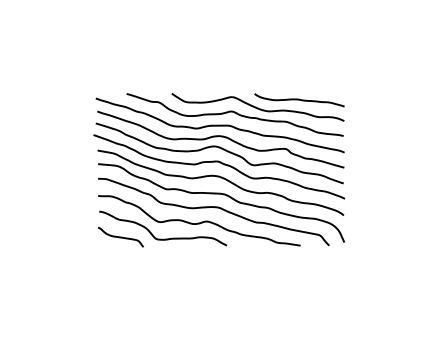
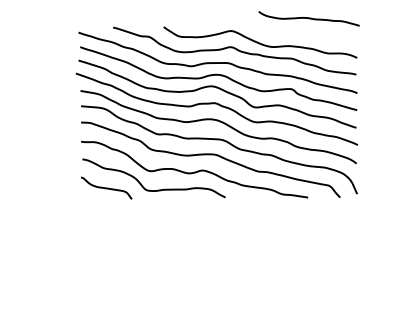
curve: (299, 100) -> (309, 19), moved

